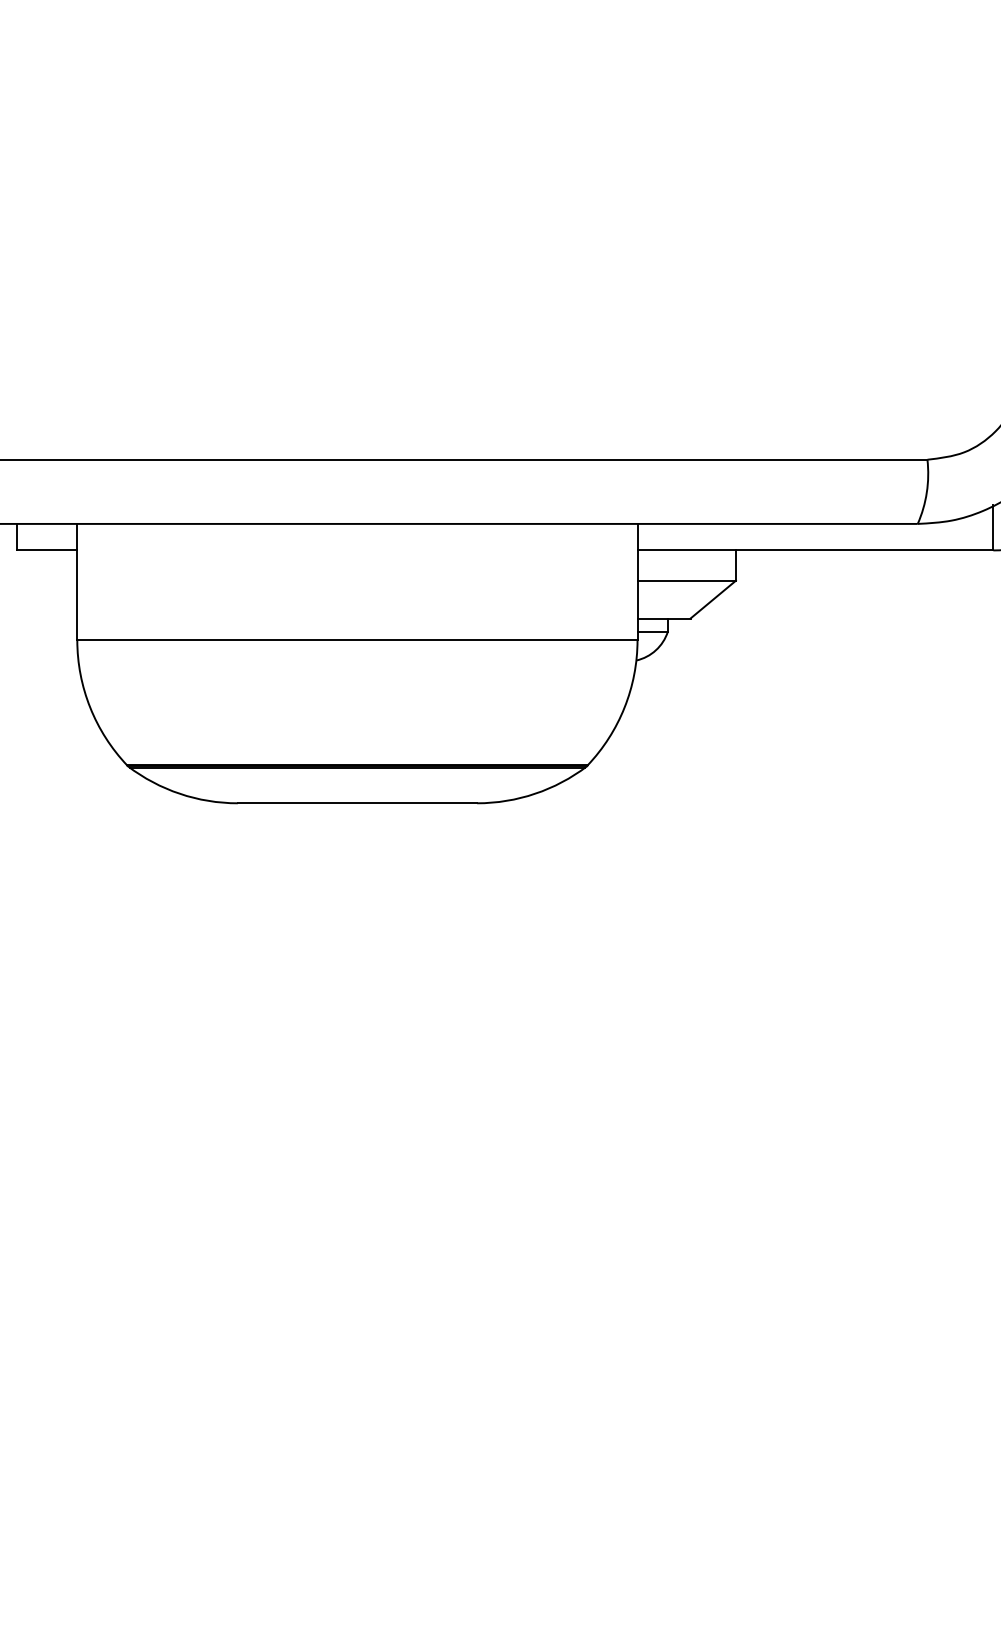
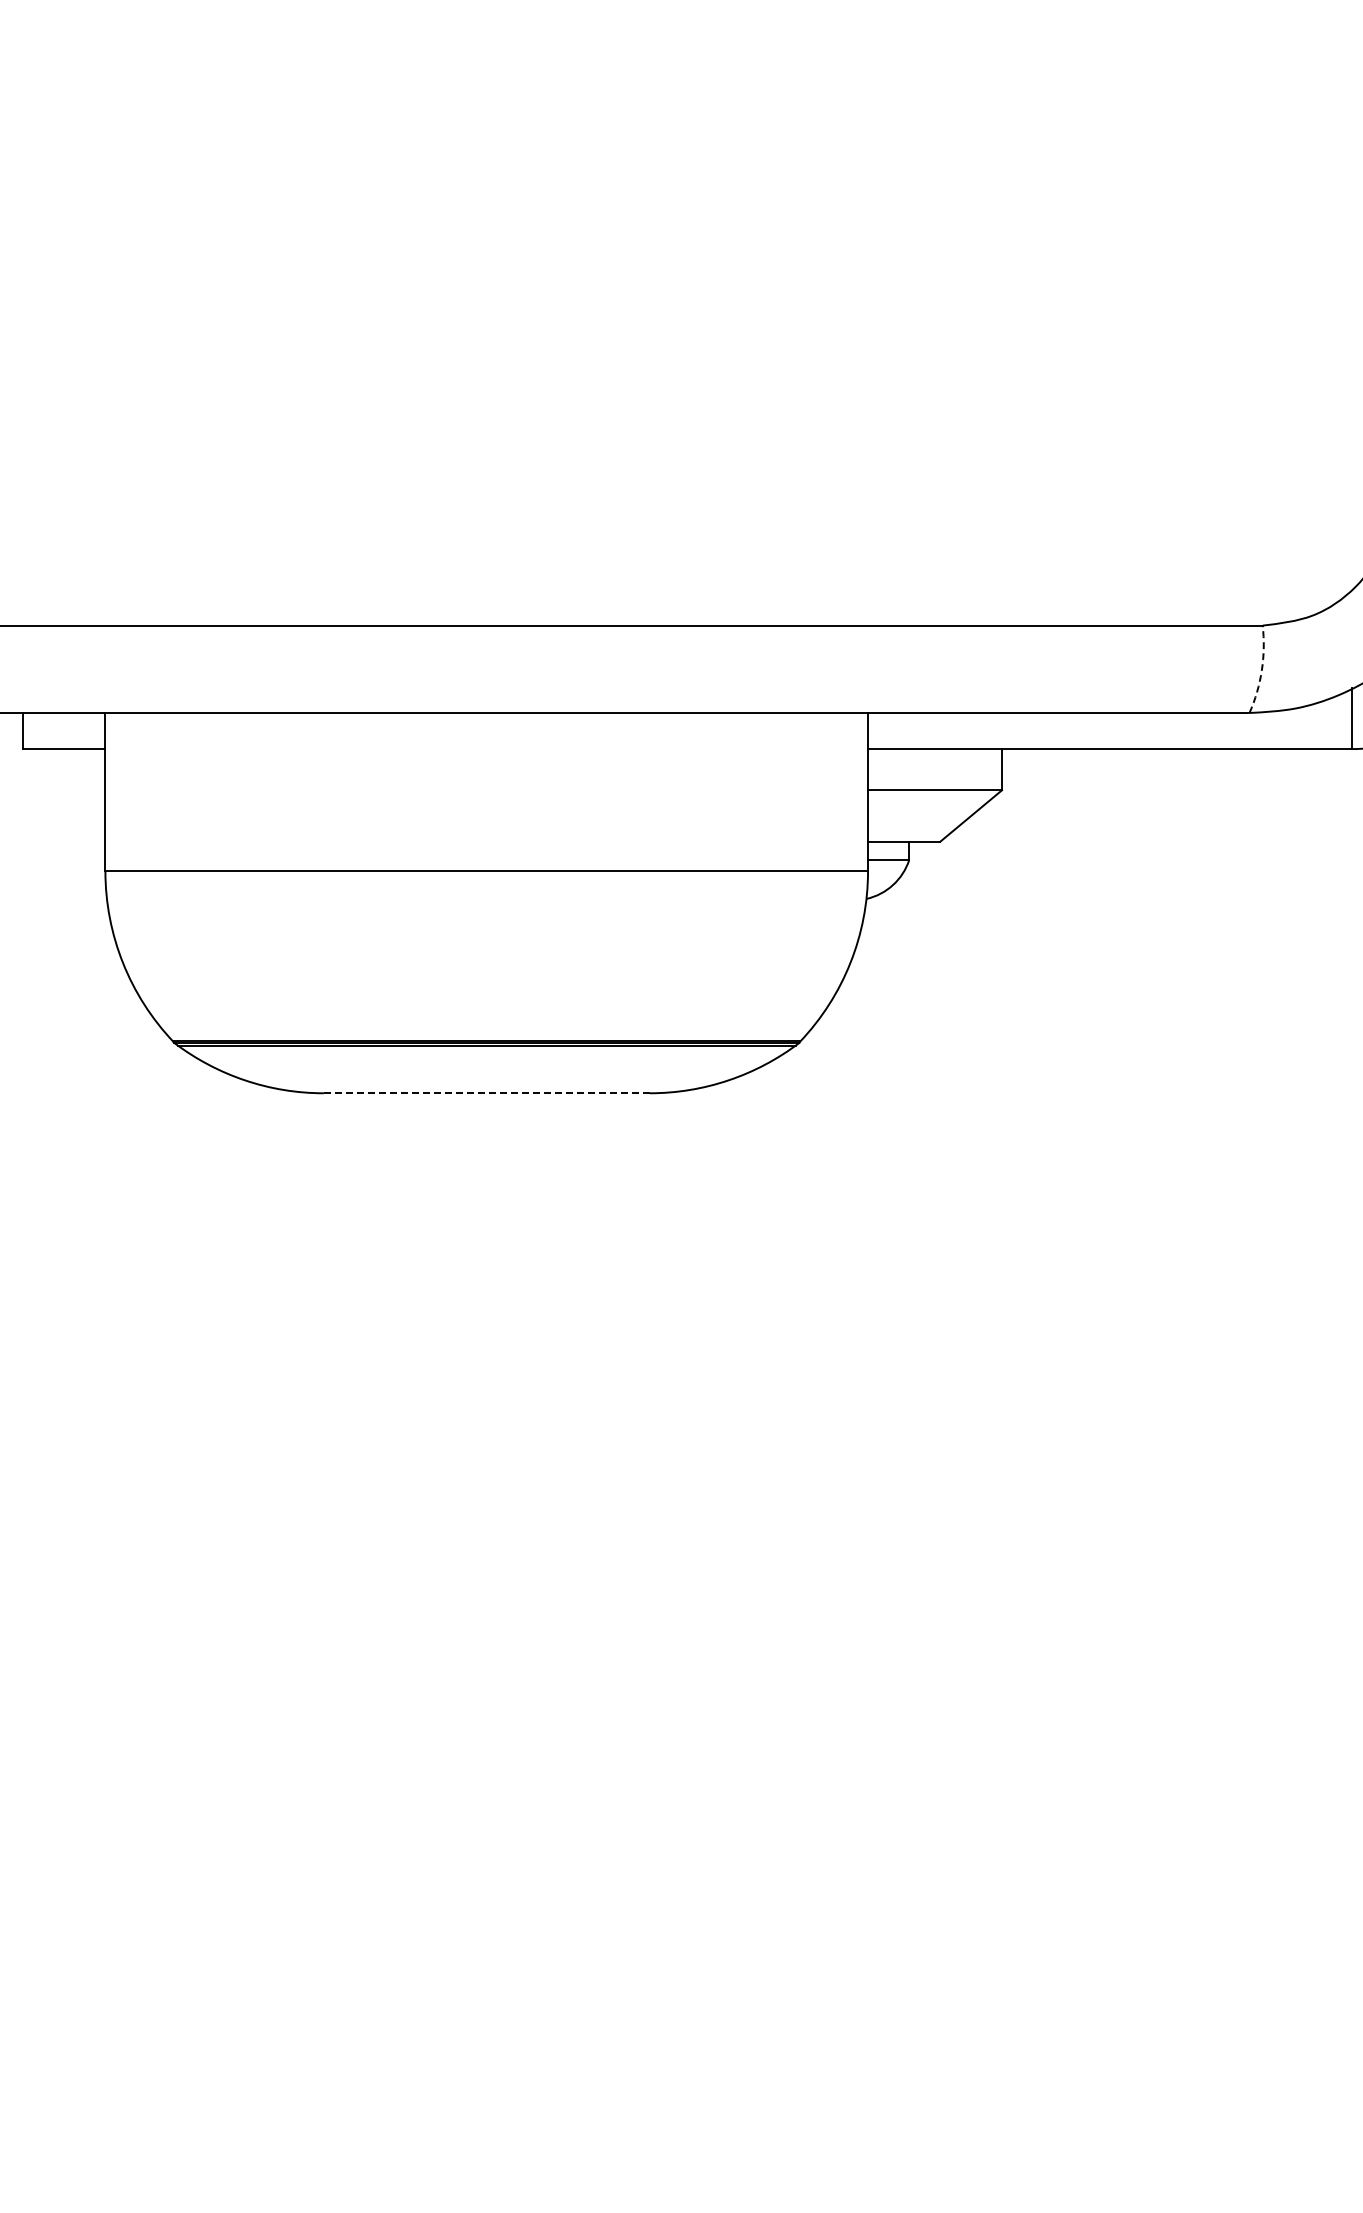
arc: (926, 492) -> (1261, 670), solid -> dashed
line: (357, 803) -> (486, 1093), solid -> dashed

